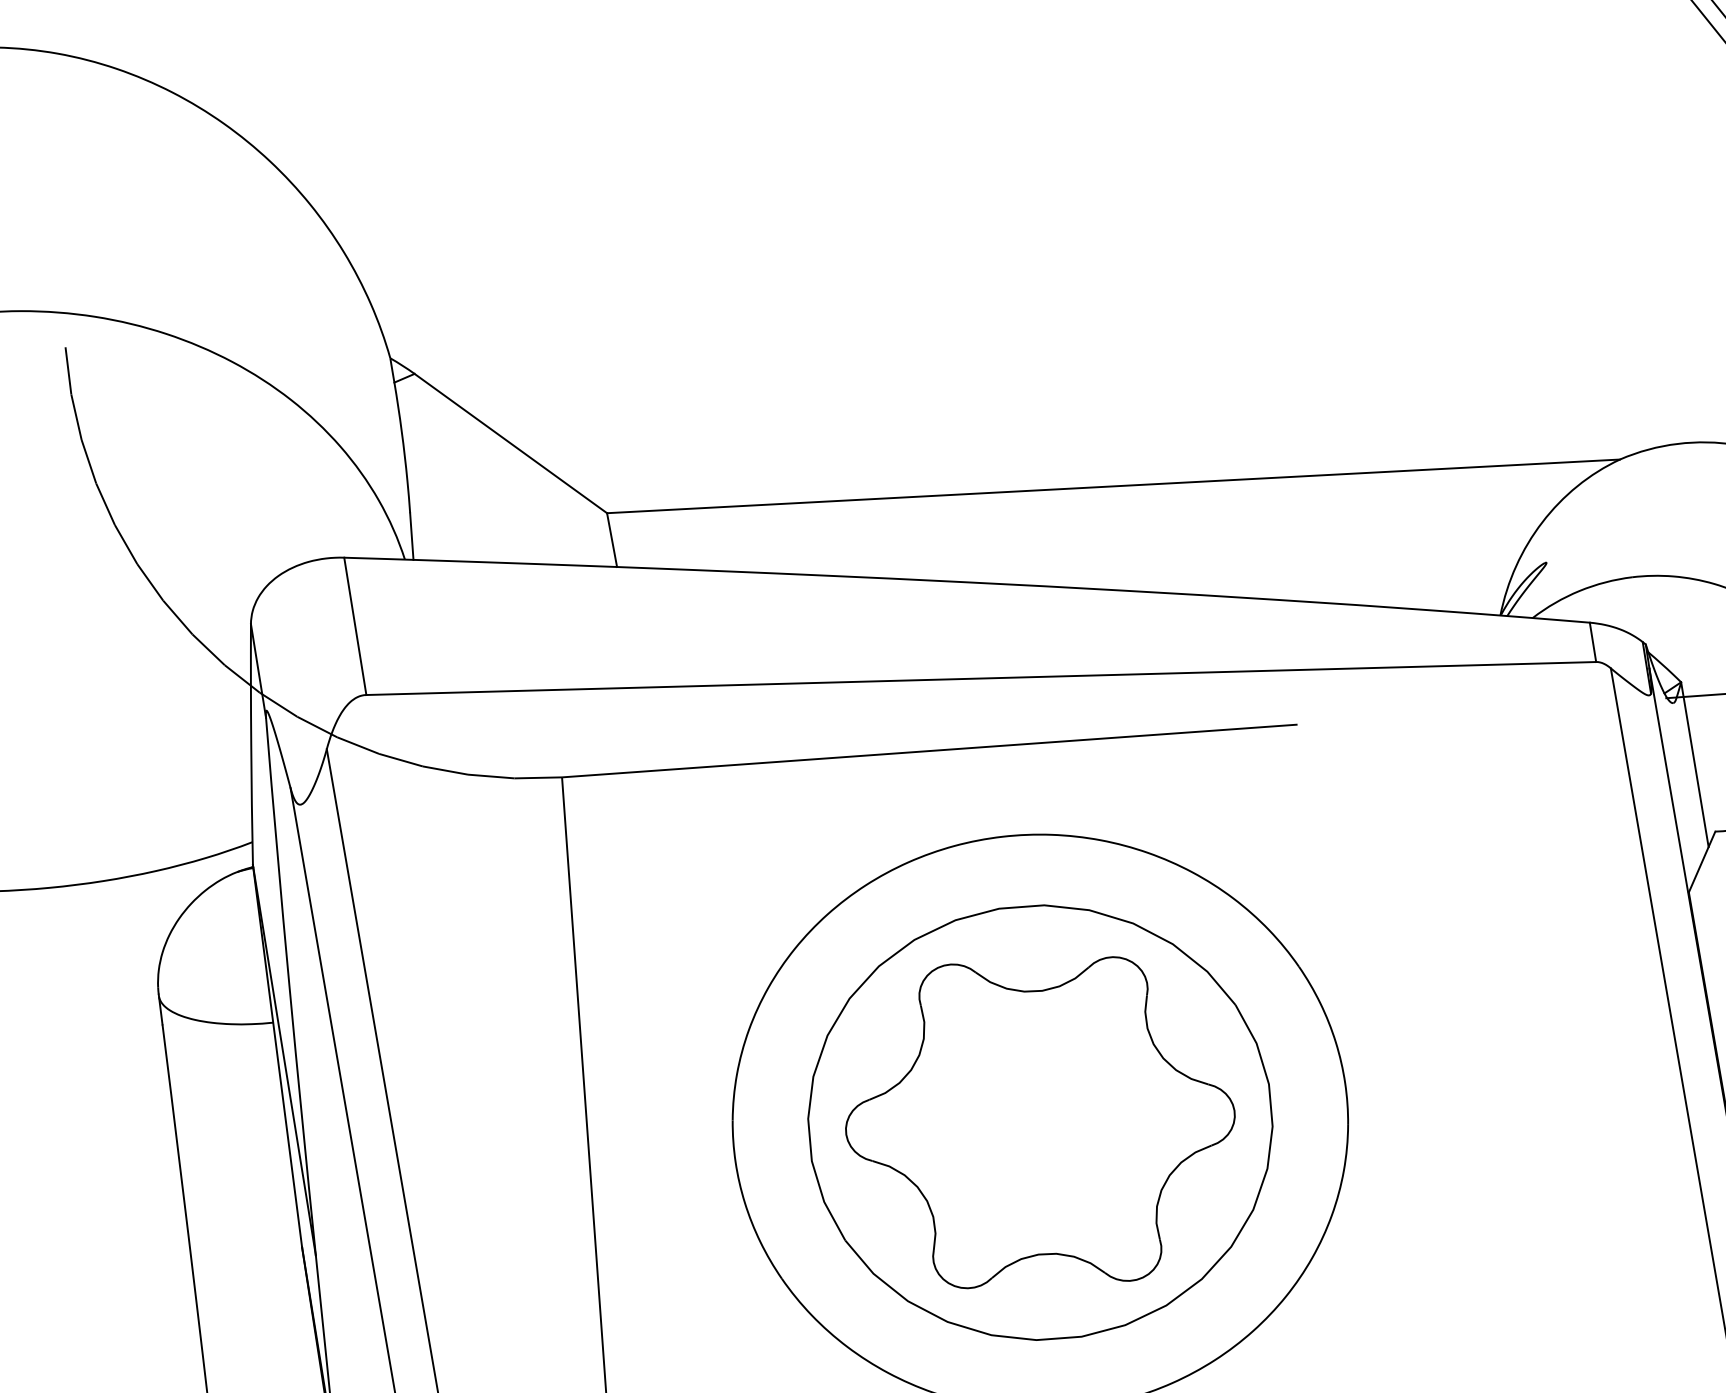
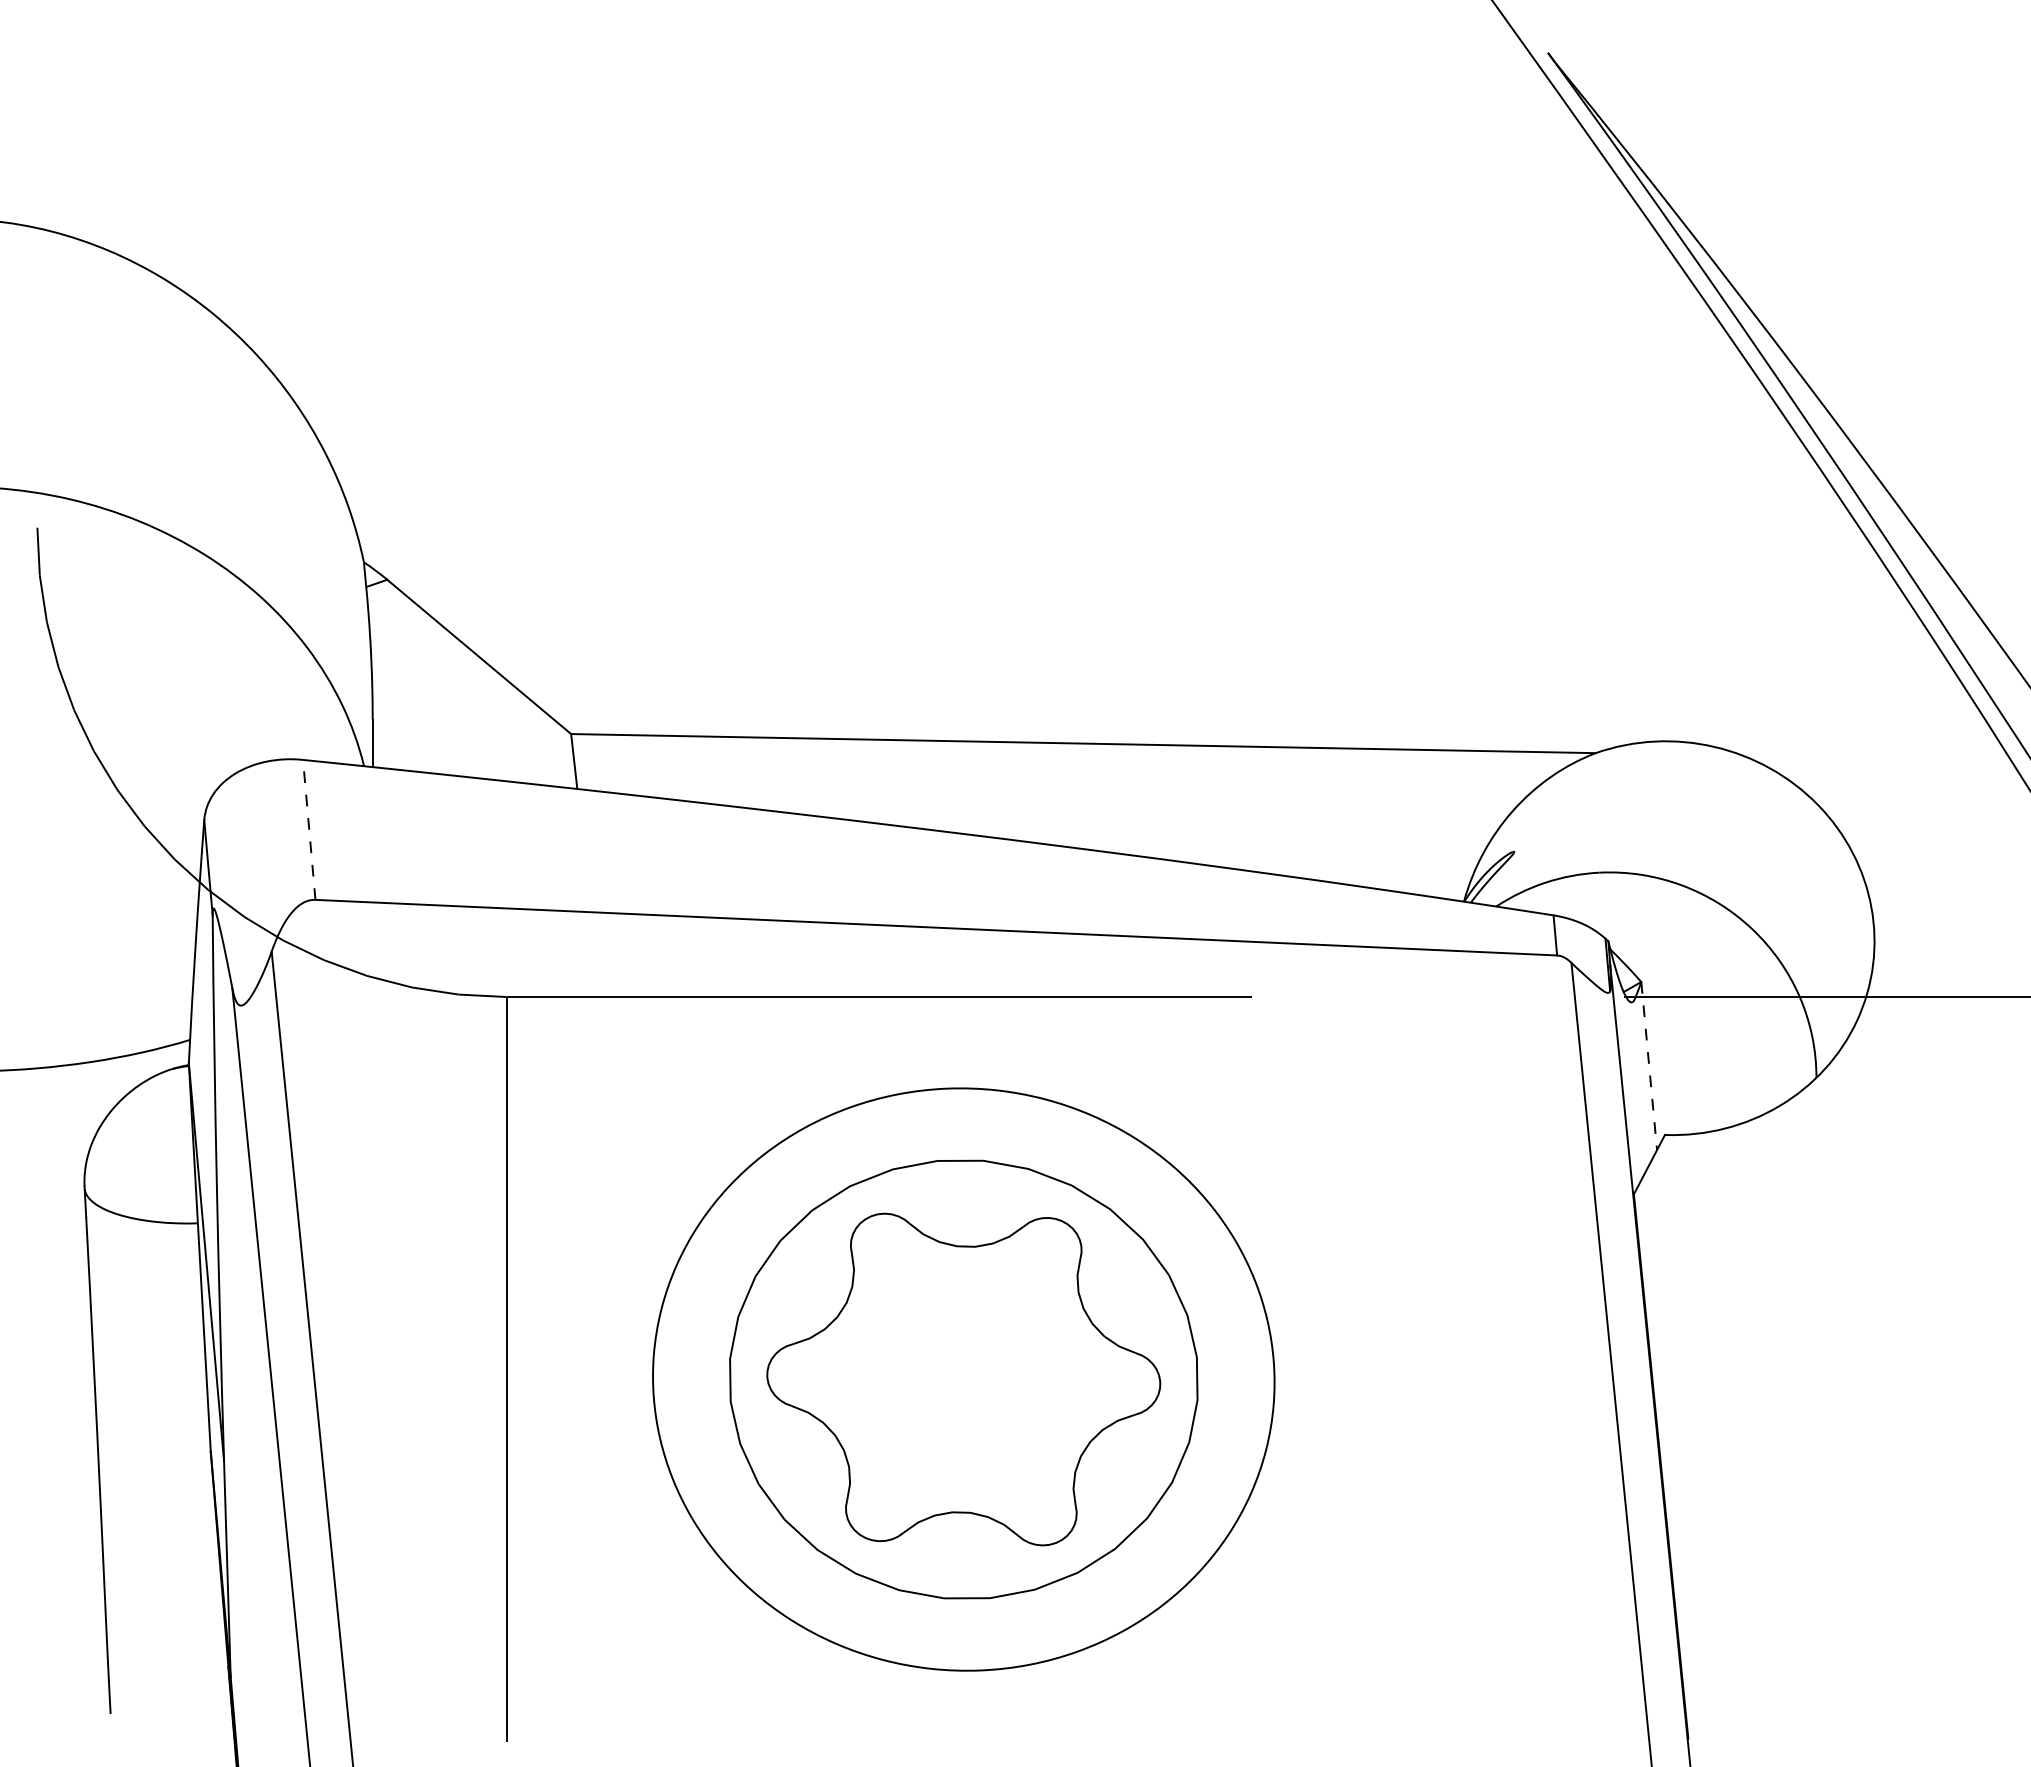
line: (355, 625) -> (309, 829), solid -> dashed
line: (1695, 765) -> (1649, 1066), solid -> dashed

